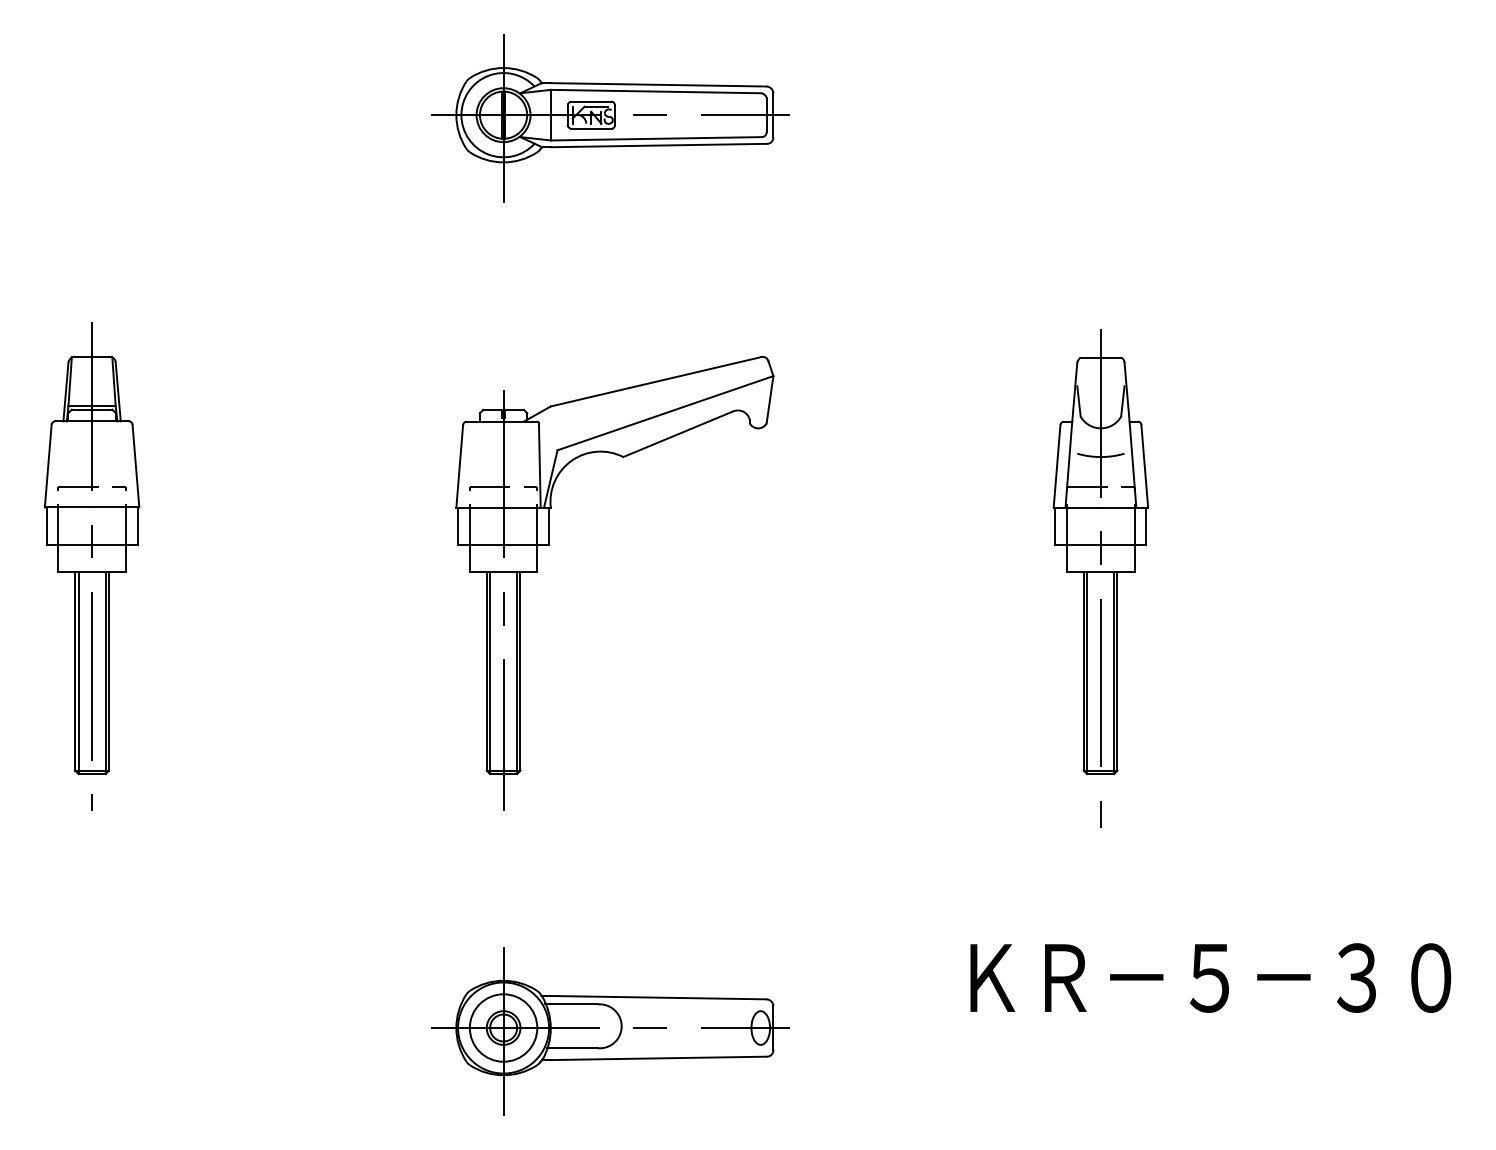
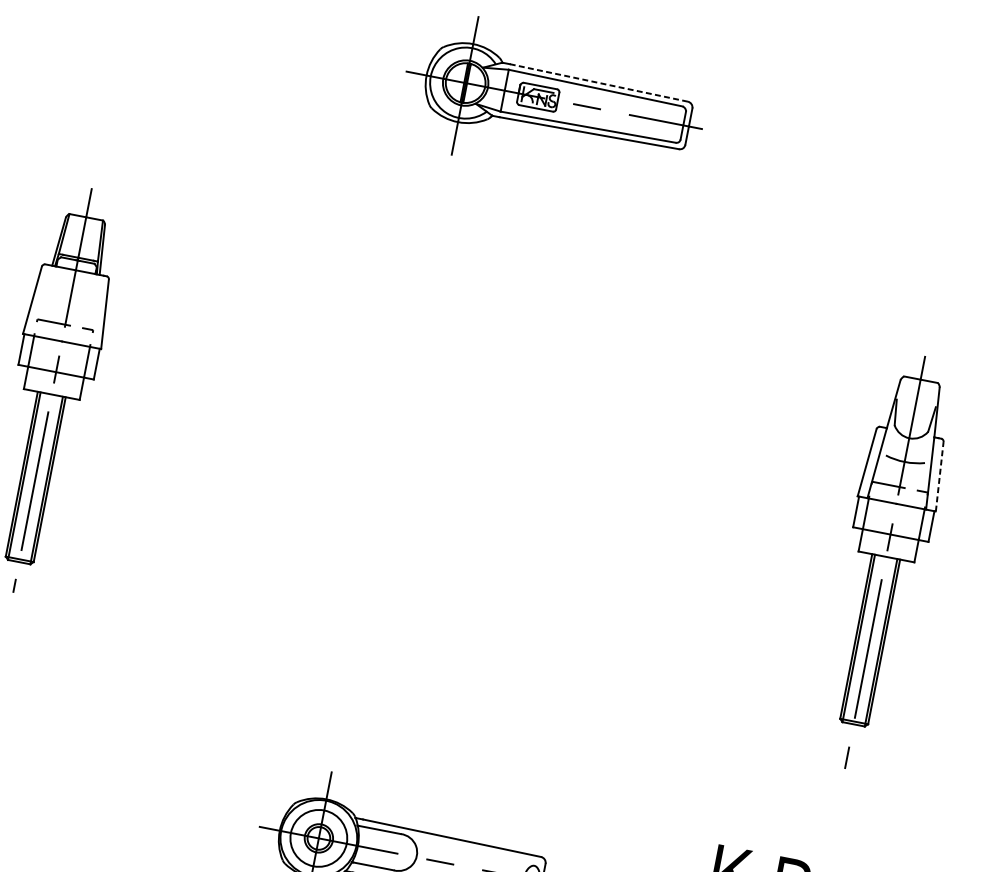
line: (658, 84) -> (598, 82), solid -> dashed
line: (1144, 465) -> (939, 476), solid -> dashed
part: (549, 545) -> (434, 446), removed

